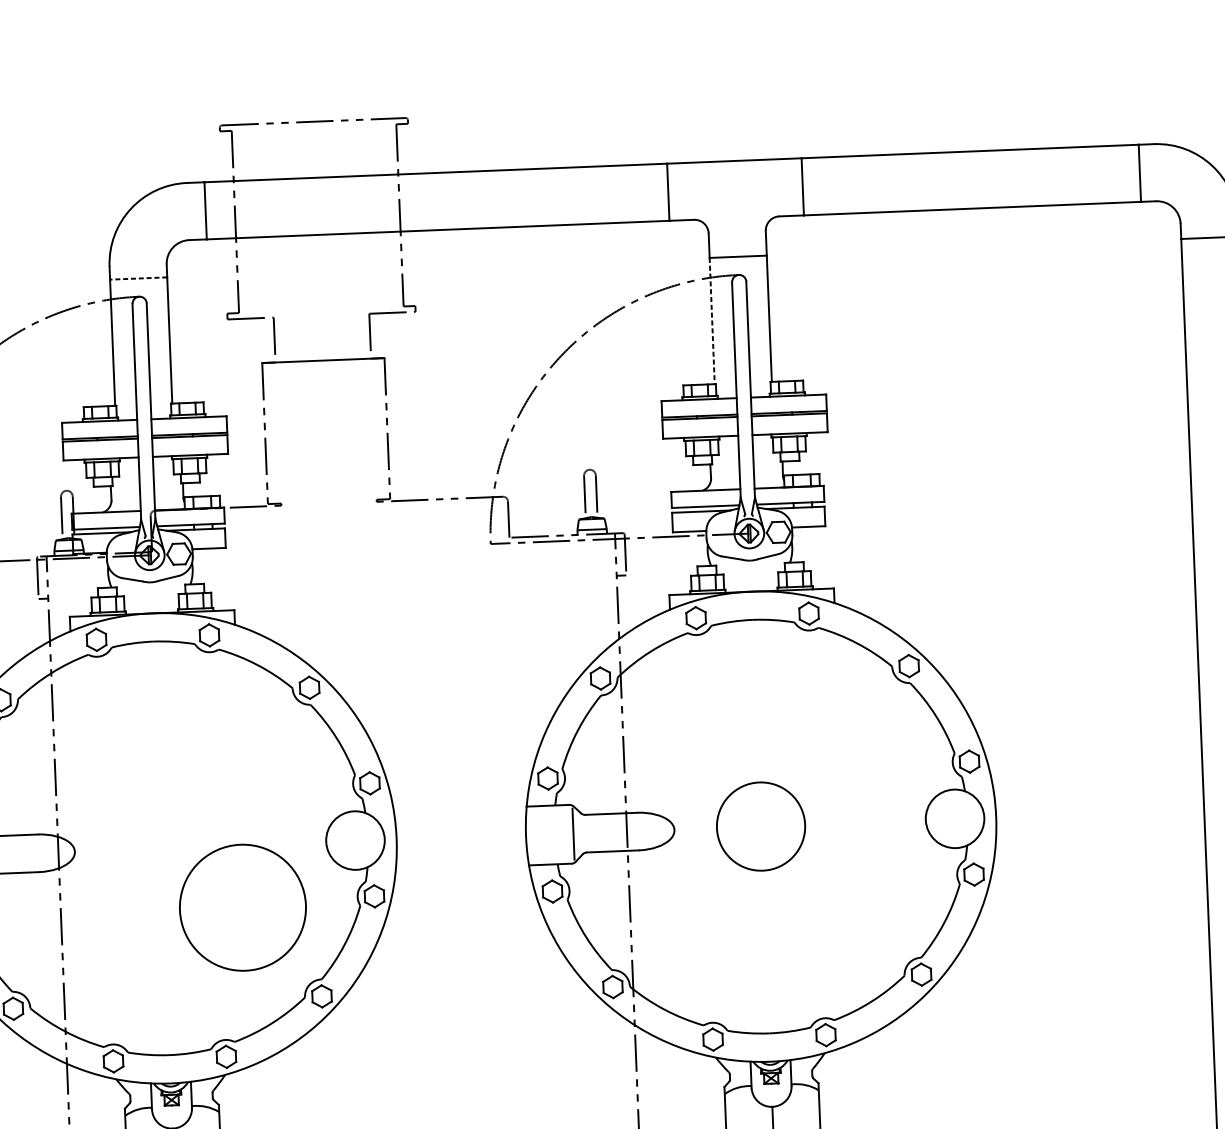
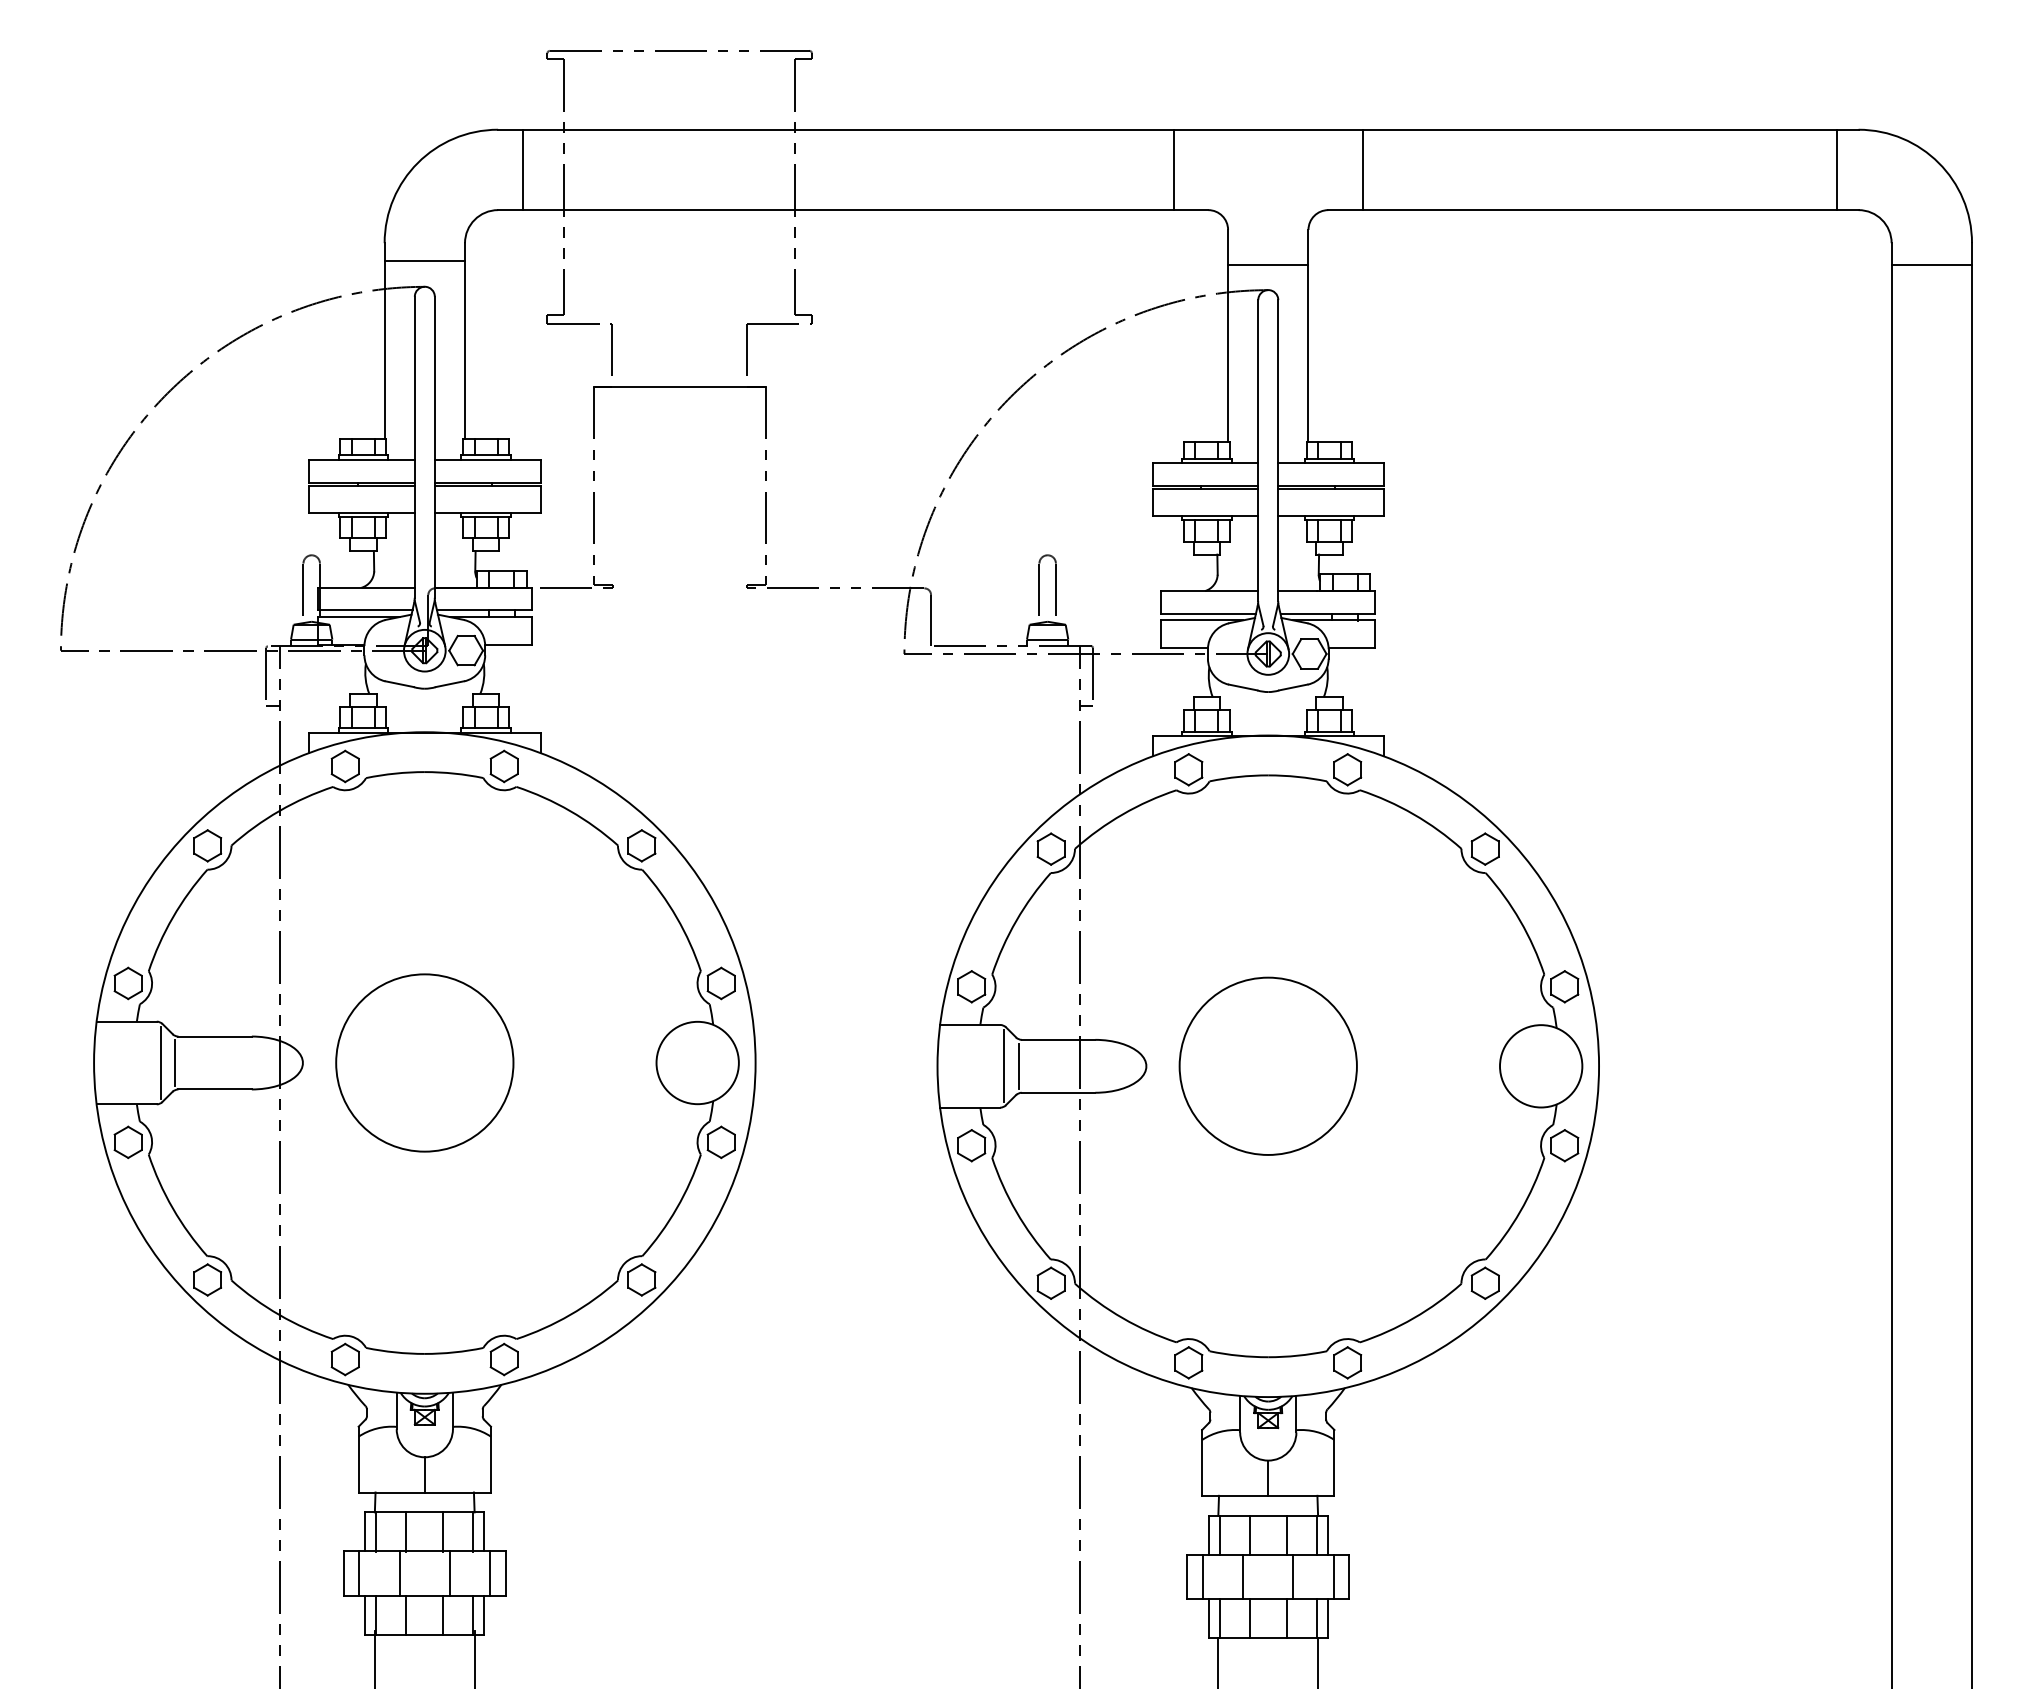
line: (138, 278) -> (424, 261), dashed -> solid
line: (712, 321) -> (1228, 353), dashed -> solid
circle: (760, 826) -> (1267, 1065), size x1.43
line: (583, 833) -> (1018, 1065), added
circle: (242, 907) -> (424, 1062), moved

